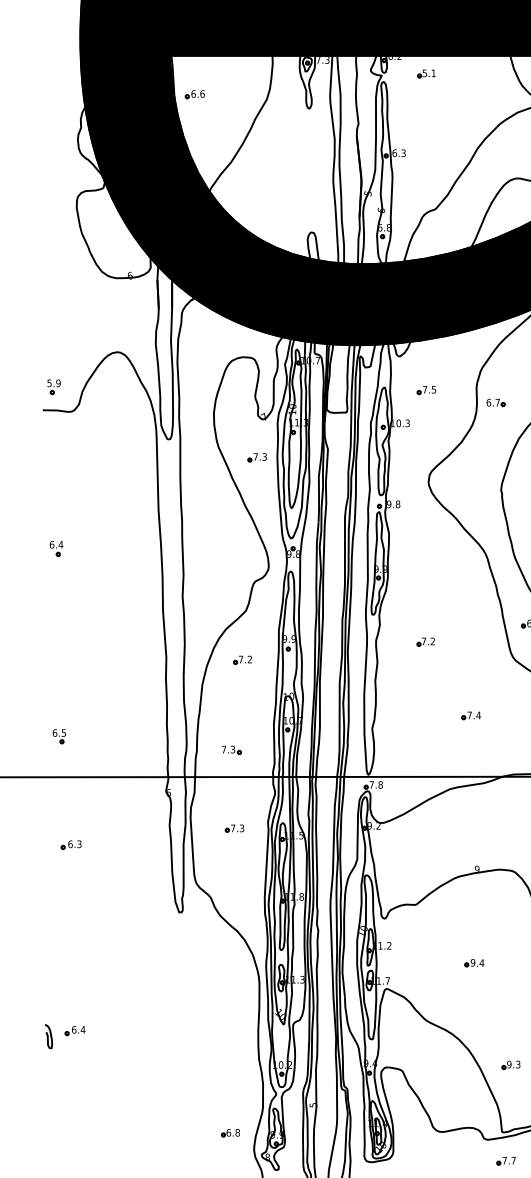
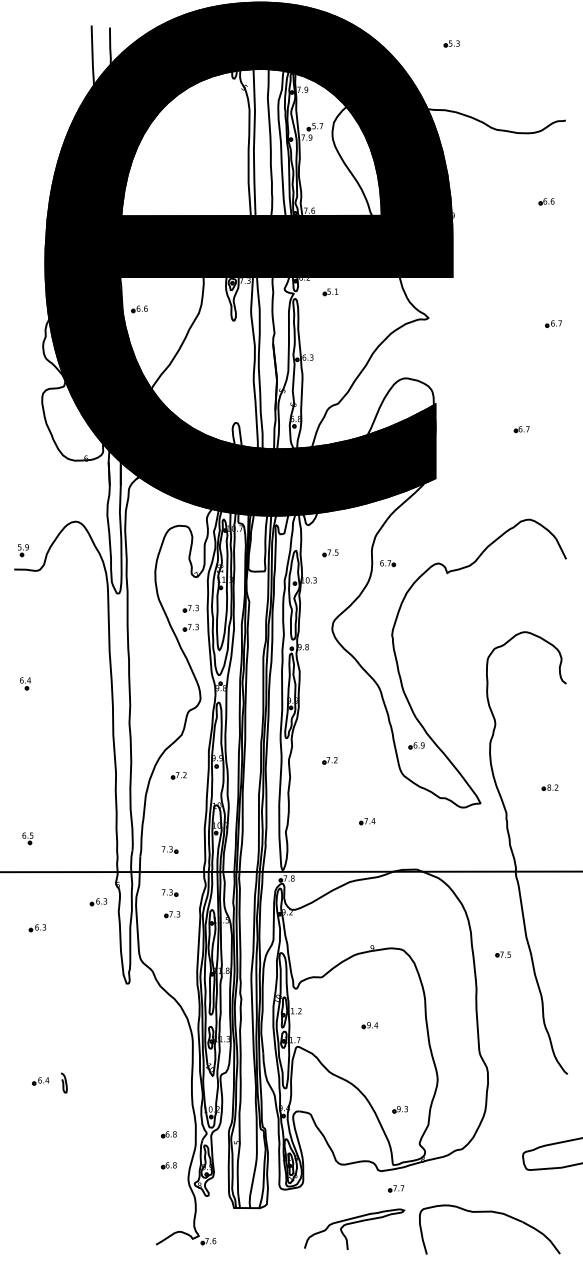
part: (256, 480) -> (190, 627), added
part: (232, 801) -> (170, 892), added
part: (145, 814) -> (98, 902), added
curve: (48, 1035) -> (63, 1082), moved
part: (229, 1095) -> (168, 1134), added

